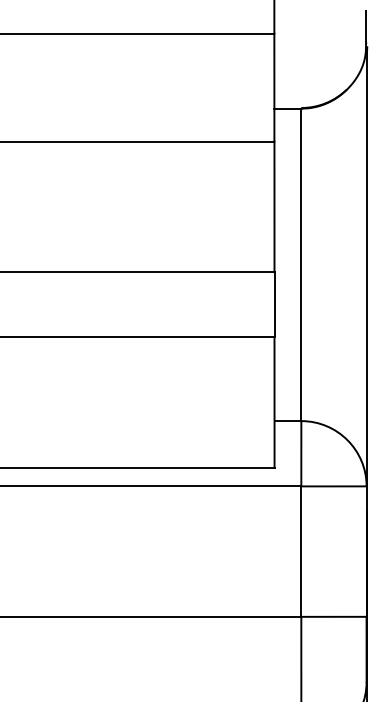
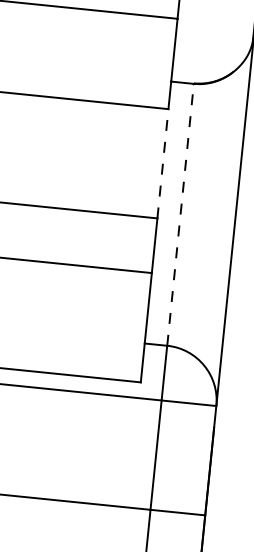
line: (274, 206) -> (162, 163), solid -> dashed
line: (301, 264) -> (180, 214), solid -> dashed

